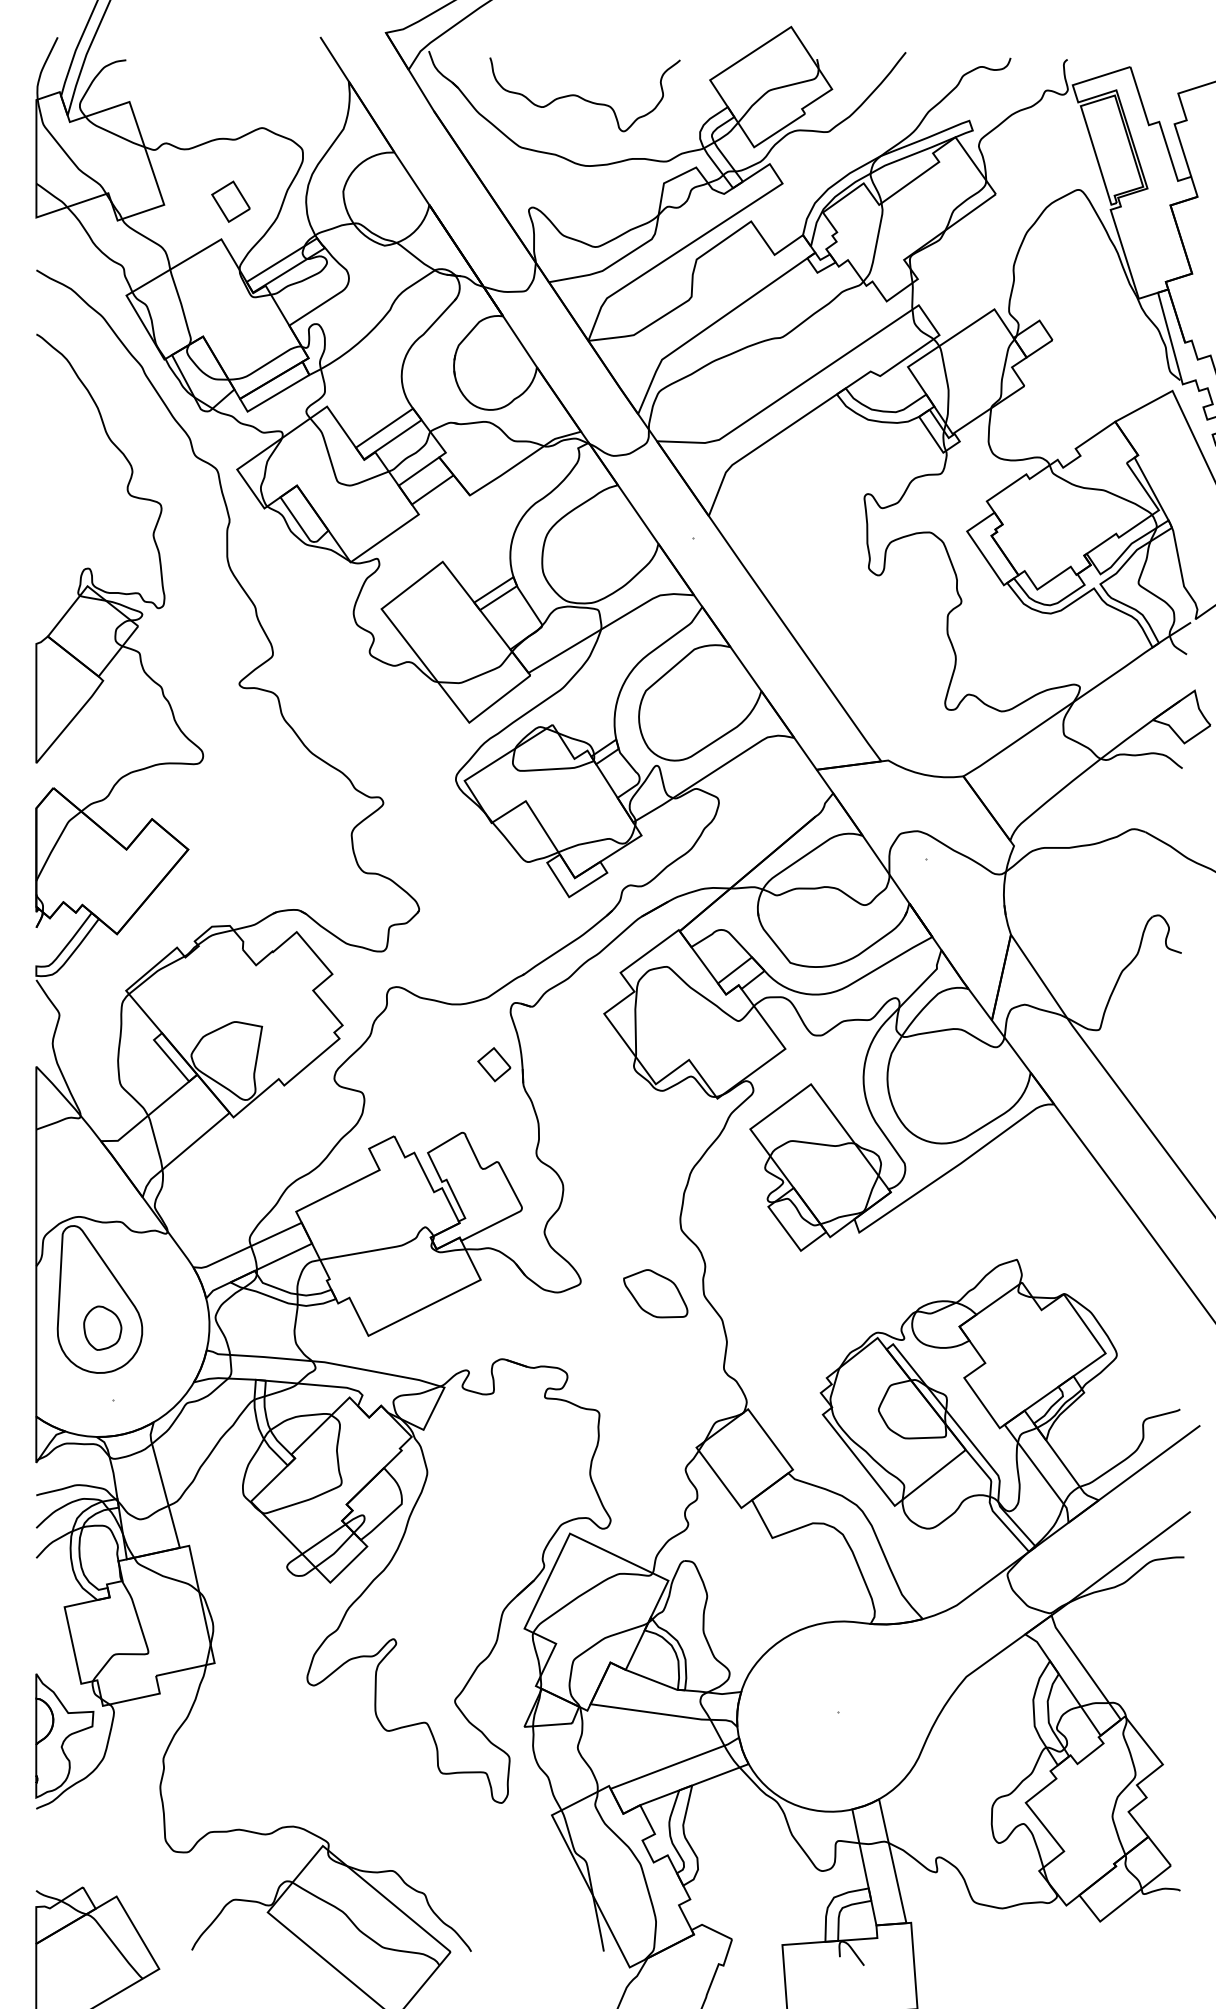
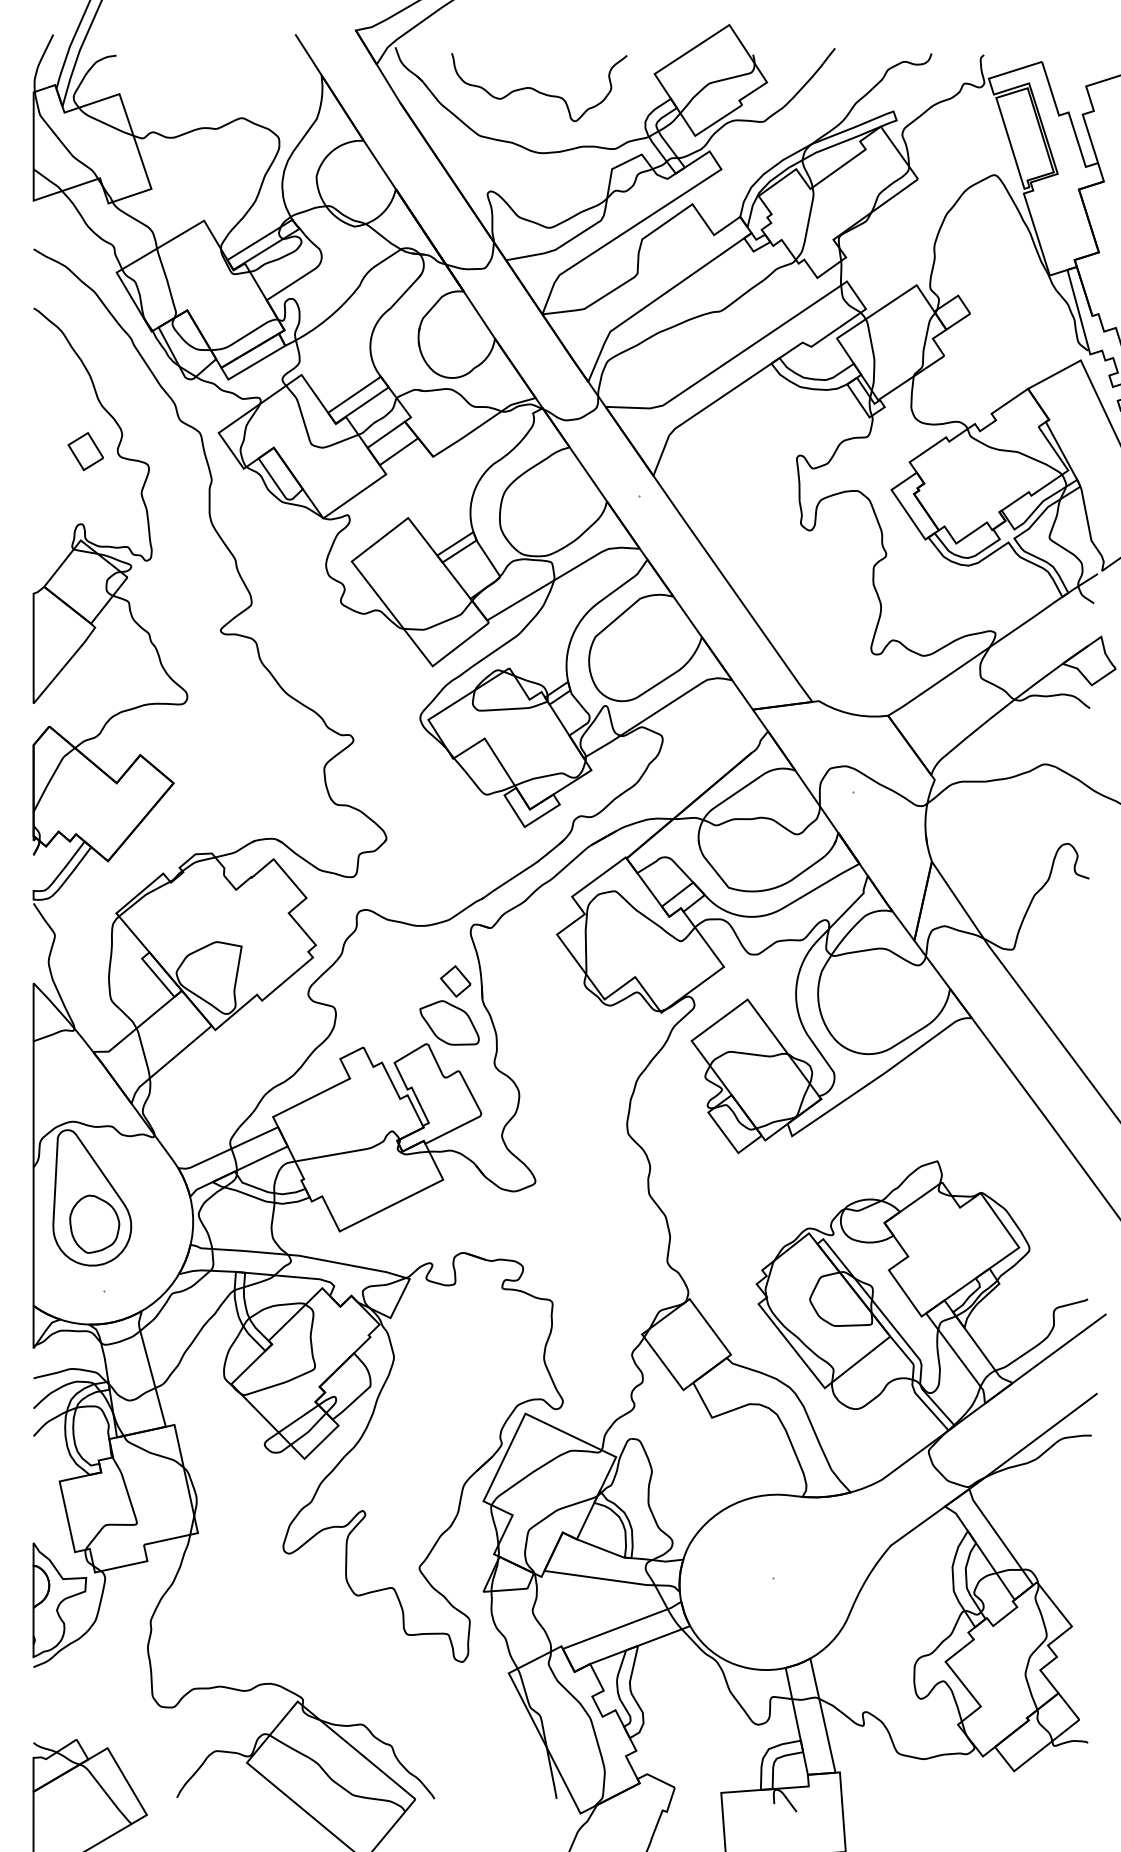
part: (230, 201) -> (85, 451), moved
part: (655, 1293) -> (449, 1022), moved
part: (102, 1328) -> (94, 1224), size x1.43

